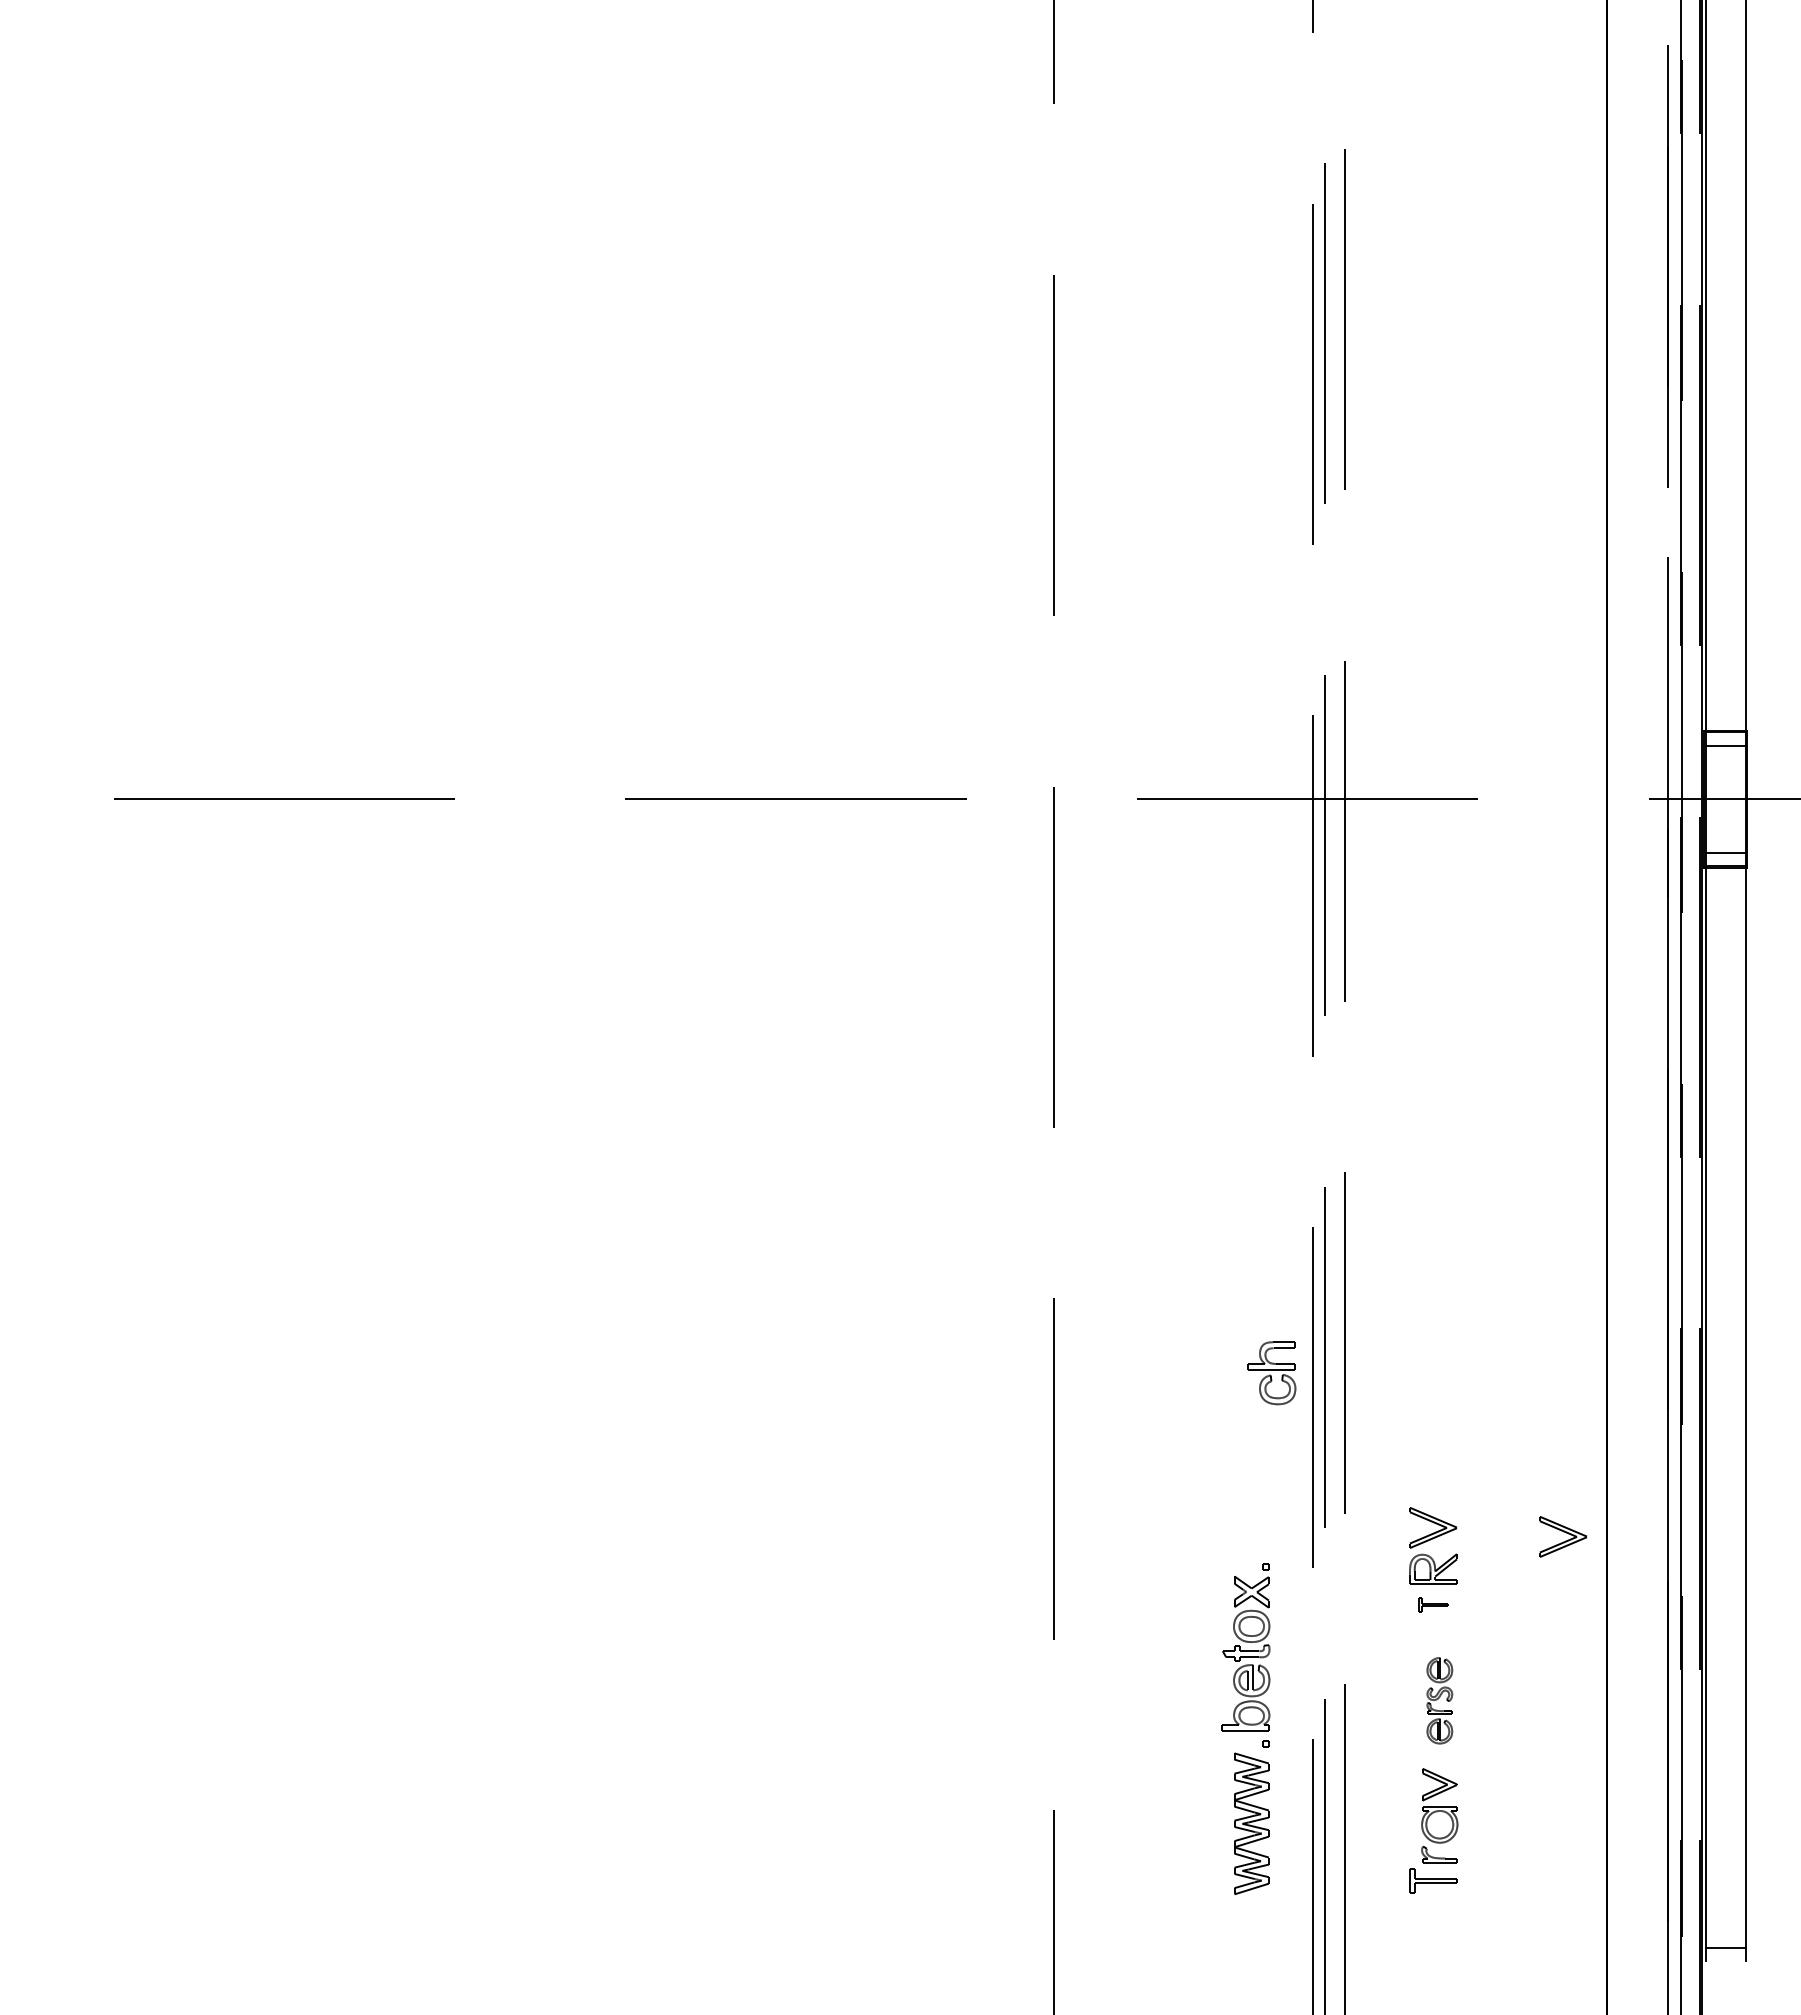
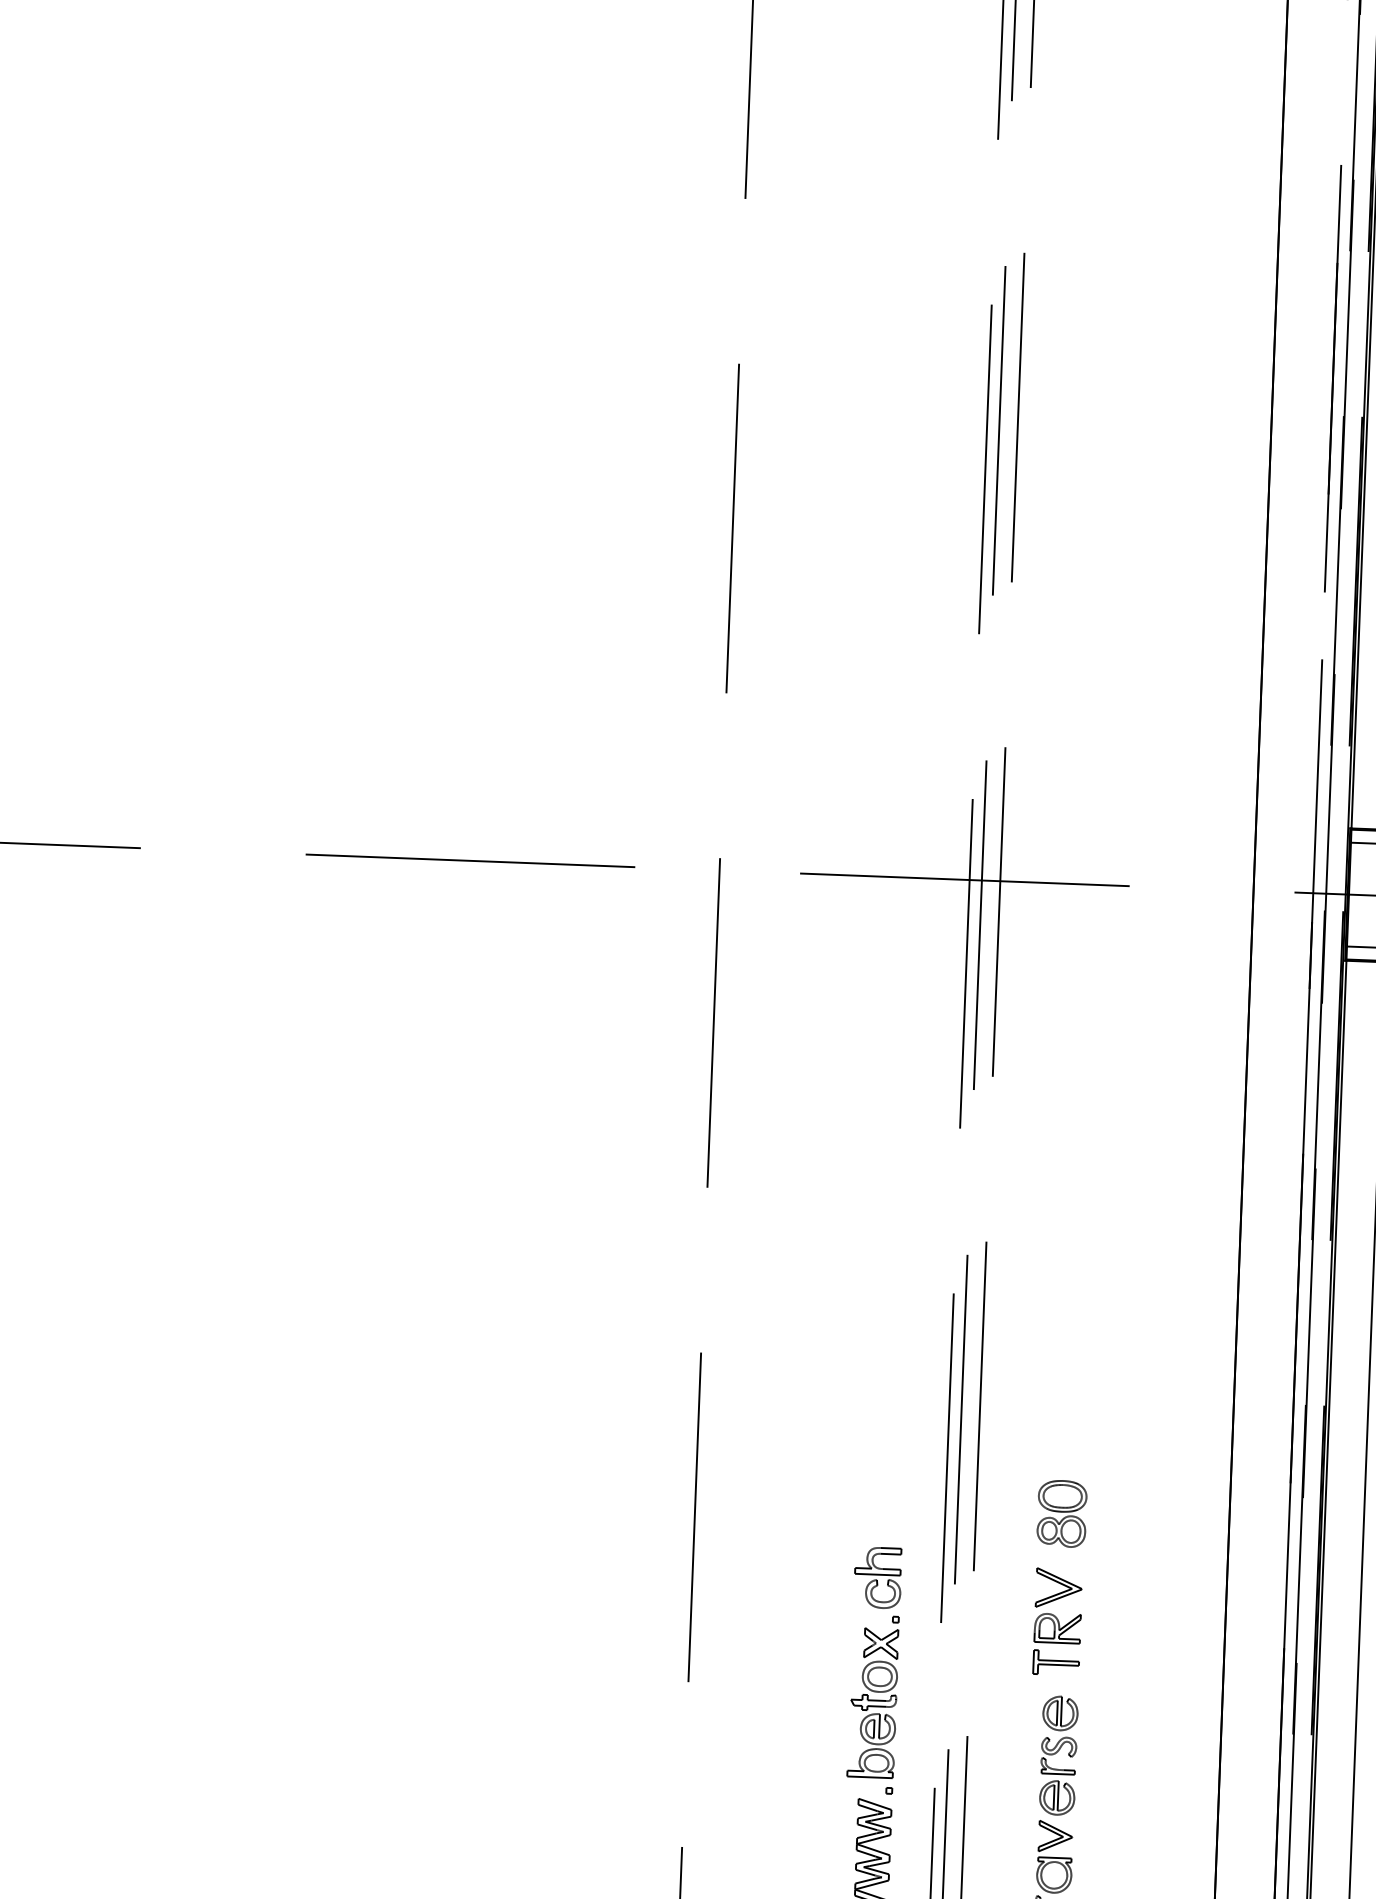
part: (1271, 1373) -> (877, 1578), moved
part: (1432, 1450) -> (1061, 1513), added
part: (1563, 1536) -> (1184, 1601), removed
part: (1433, 1604) -> (1056, 1662), size x1.67
part: (1439, 1700) -> (1058, 1755), size x1.43

